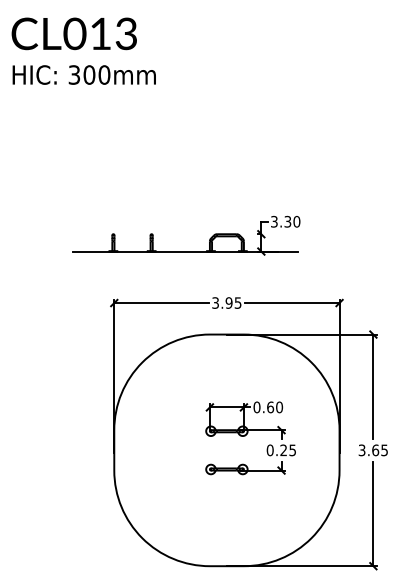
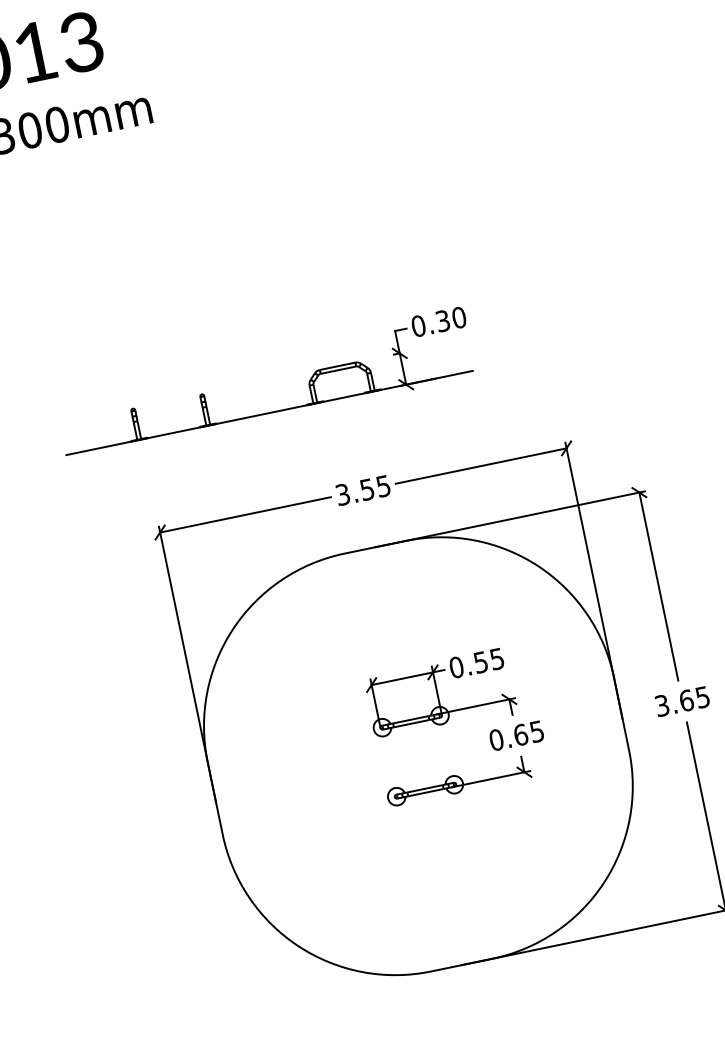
text: (273, 221) -> (416, 325), 3.30 -> 0.30
text: (228, 302) -> (366, 488), 3.95 -> 3.55
text: (275, 407) -> (490, 660), 0.60 -> 0.55
text: (283, 450) -> (520, 735), 0.25 -> 0.65

